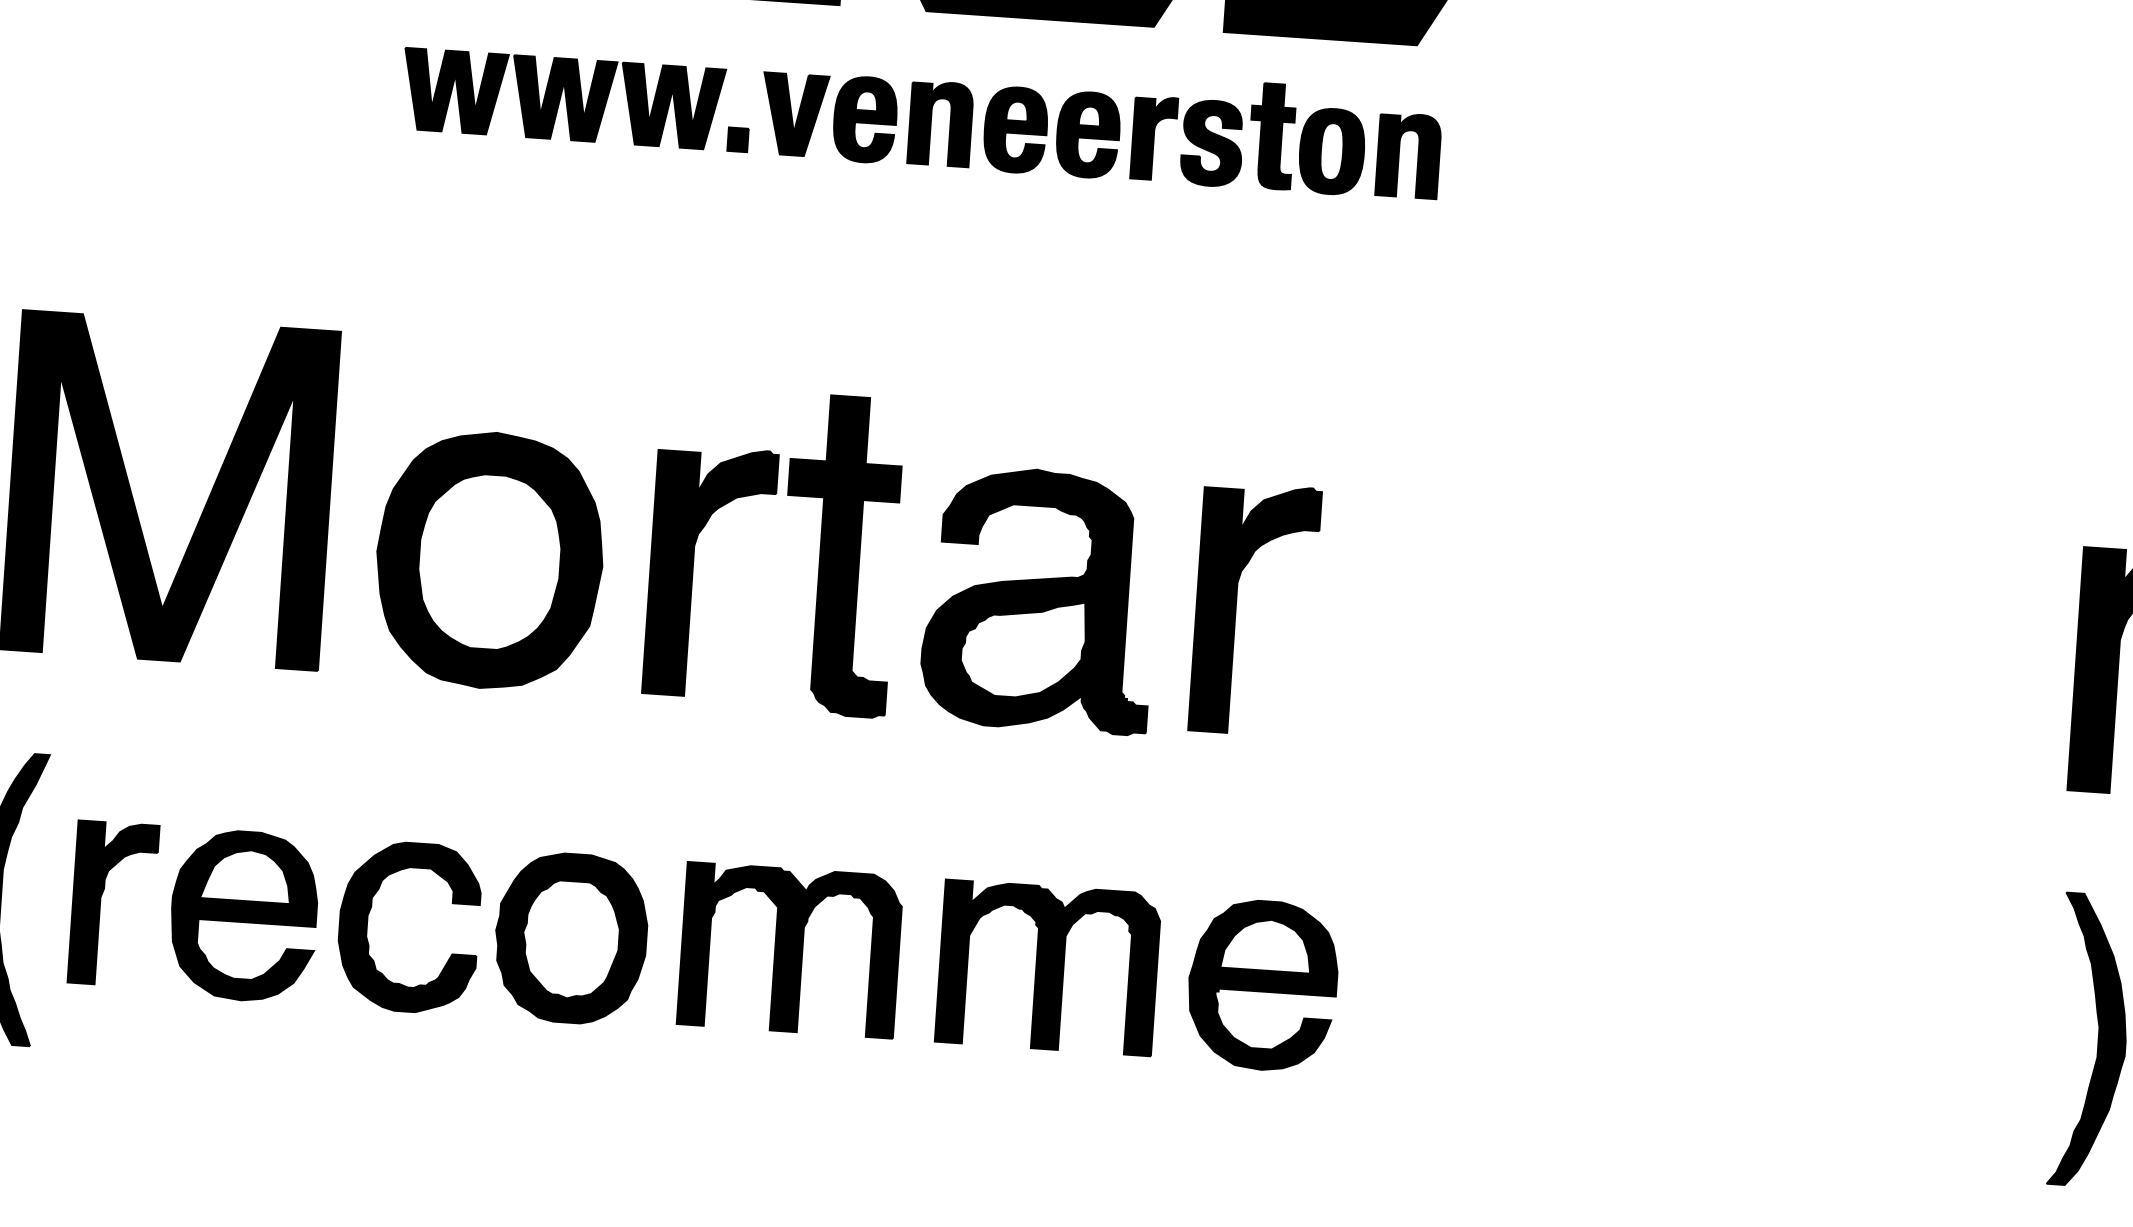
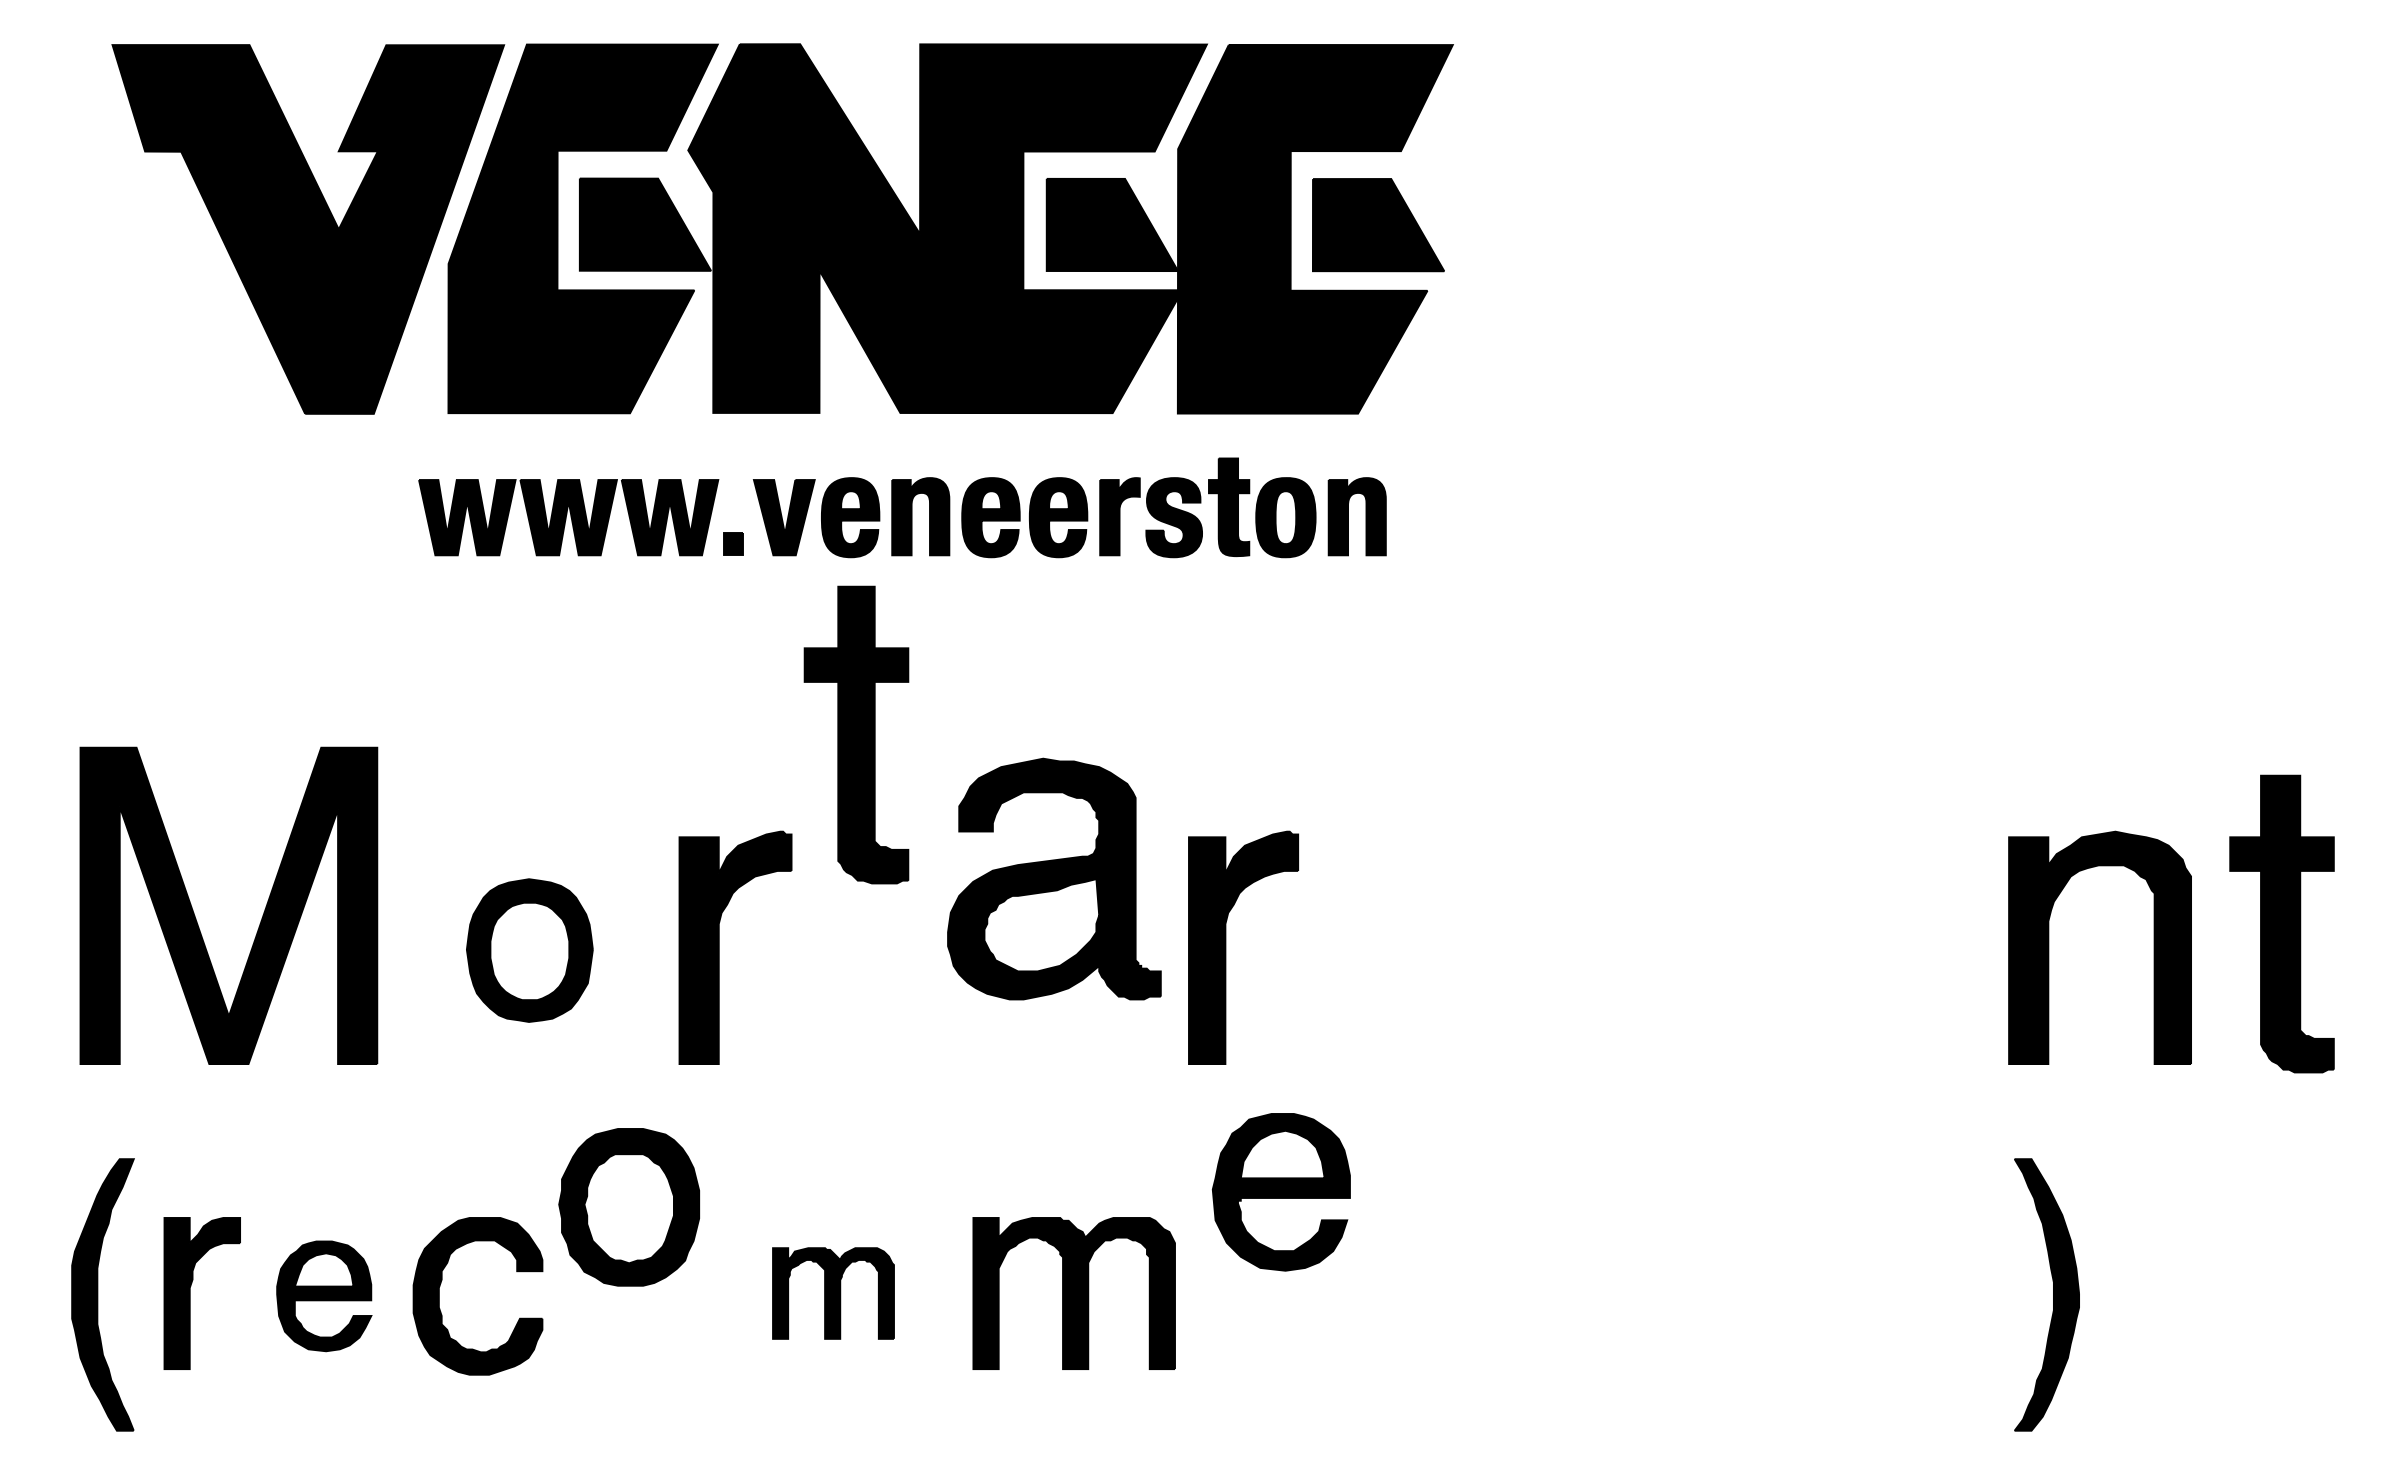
part: (839, 555) -> (856, 734), moved
part: (489, 560) -> (529, 950), size x0.6
part: (1040, 598) -> (1054, 878), moved
part: (244, 916) -> (324, 1296), size x0.7
part: (571, 938) -> (629, 1207), moved
part: (790, 950) -> (833, 1293), size x0.6
part: (1261, 985) -> (1280, 1192), moved

